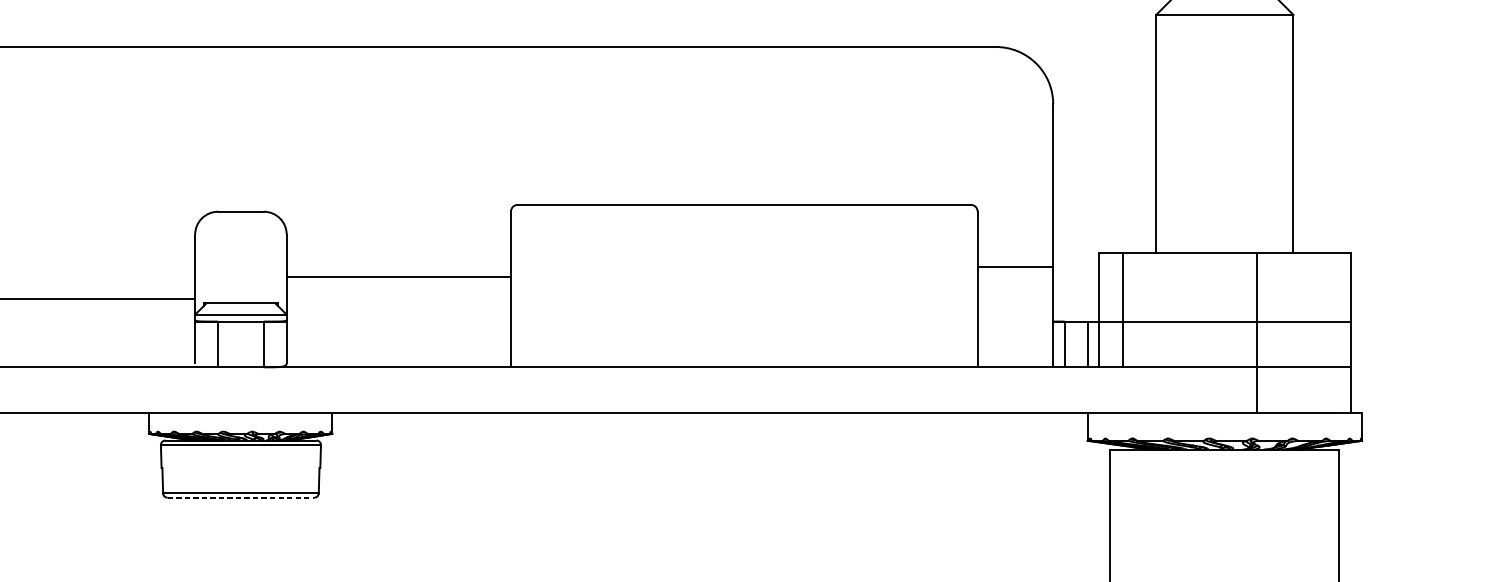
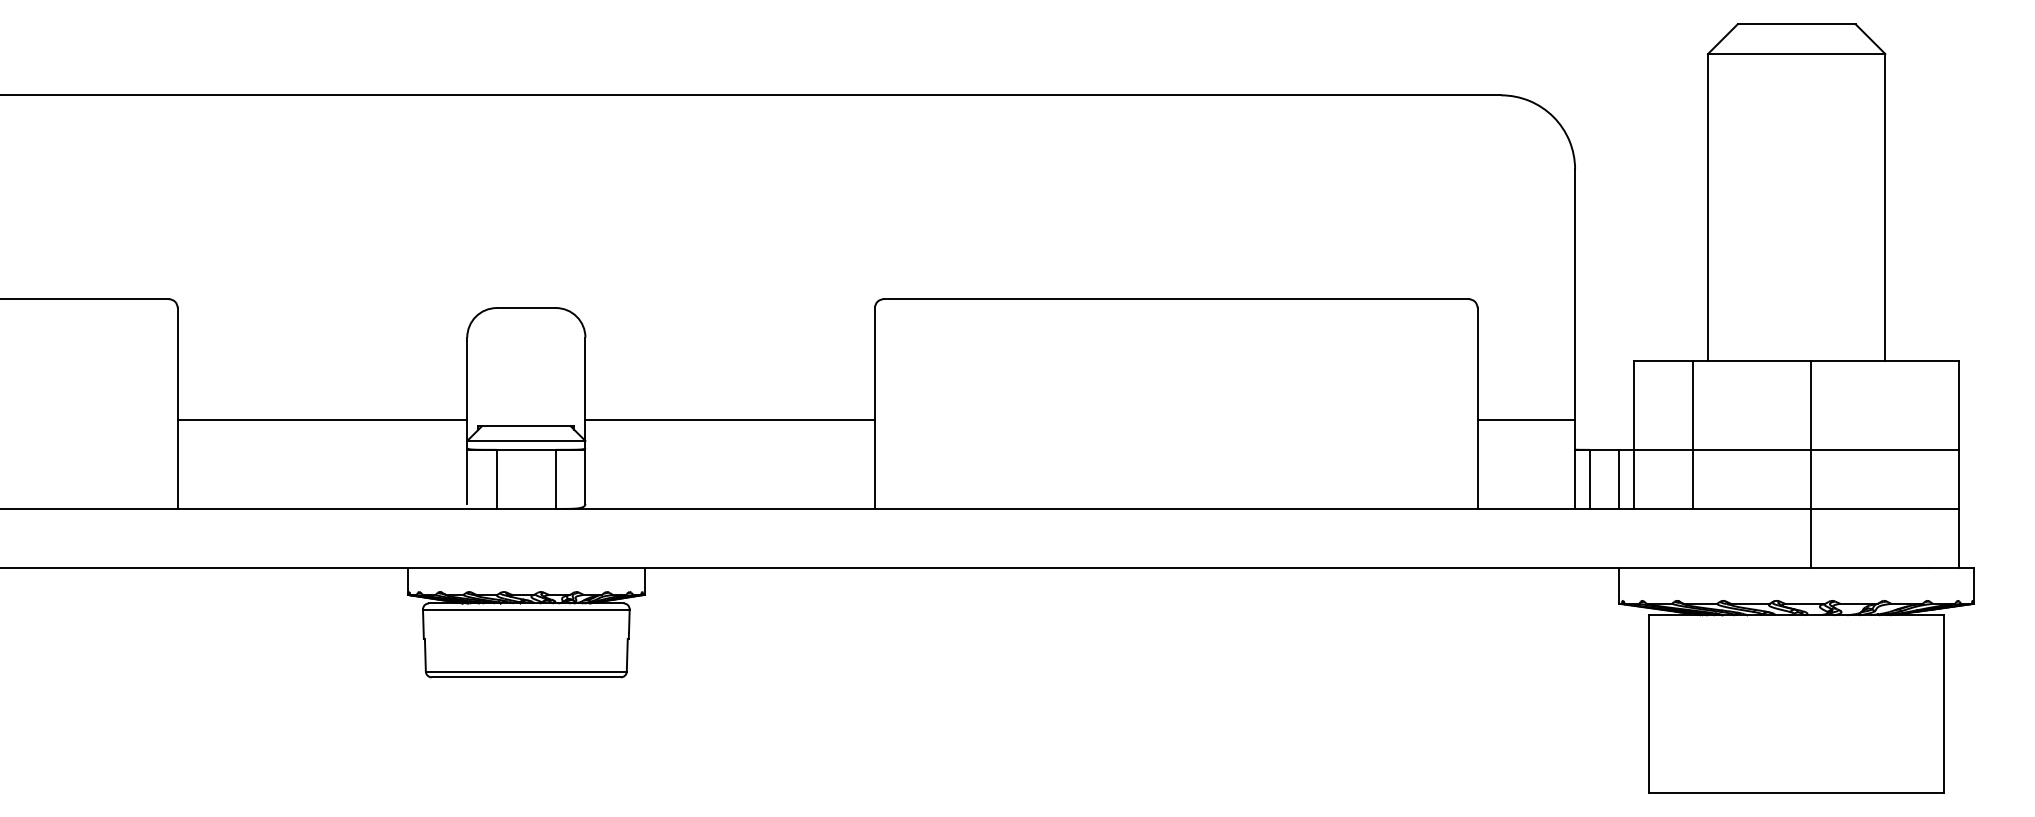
line: (1015, 267) -> (1526, 420), moved
line: (398, 277) -> (729, 420), moved
line: (1123, 309) -> (1693, 434), moved
line: (1257, 332) -> (1811, 464), moved
line: (241, 497) -> (526, 677), dashed -> solid

